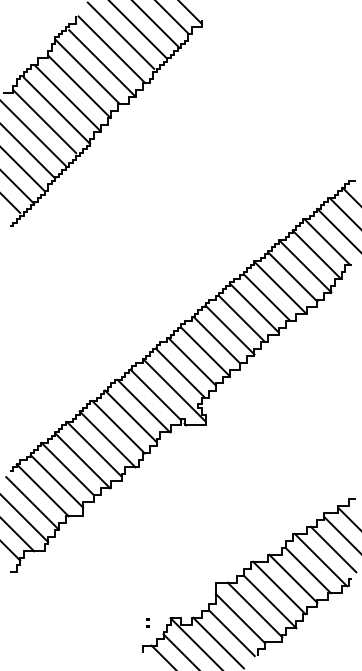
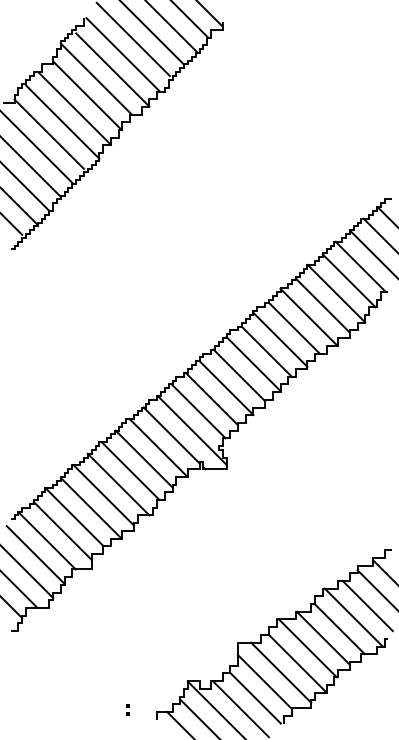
part: (147, 622) -> (127, 709), moved

